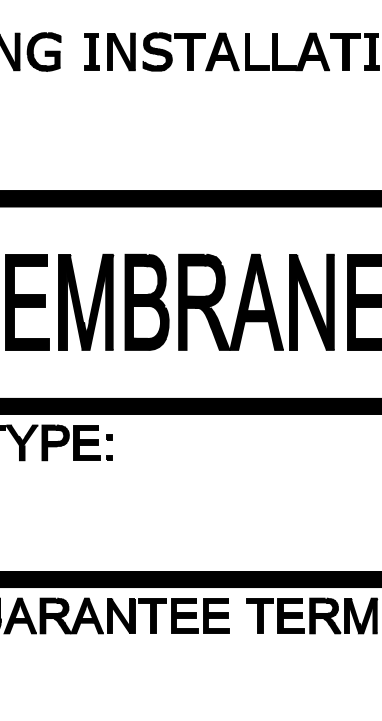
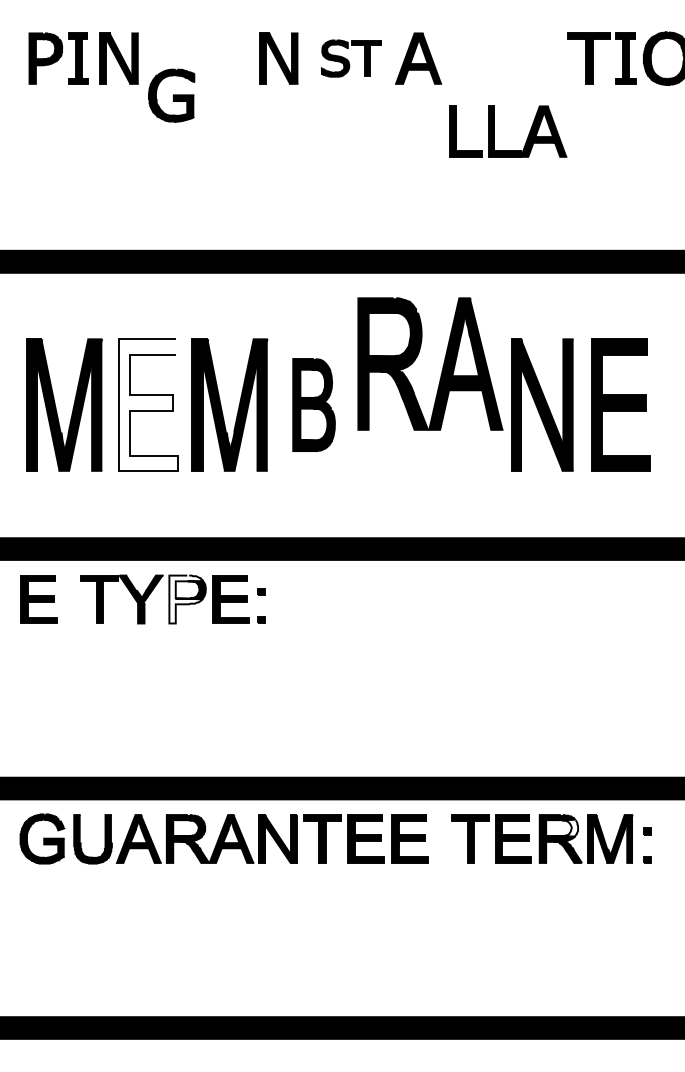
part: (44, 51) -> (171, 95), moved
part: (91, 51) -> (237, 58), removed
part: (174, 51) -> (351, 58), size x0.7
part: (277, 51) -> (494, 131), moved
fill: (27, 301) -> (148, 404), removed
part: (146, 301) -> (313, 404), size x0.7
part: (239, 304) -> (442, 366), moved
fill: (54, 442) -> (186, 599), removed
fill: (326, 607) -> (562, 827), removed

